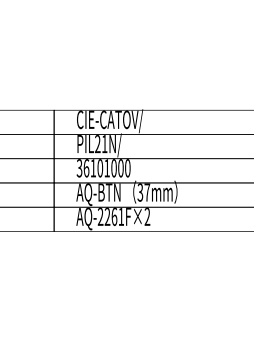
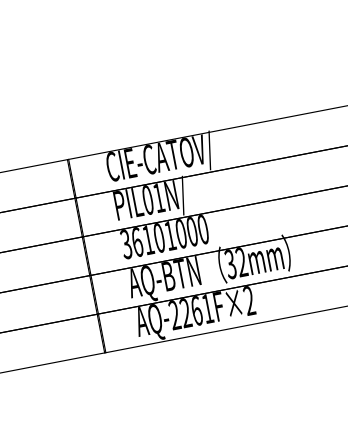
text: (97, 144) -> (147, 200), PIL21N/ -> PIL01N/
text: (147, 192) -> (242, 262), 37mm -> 32mm

